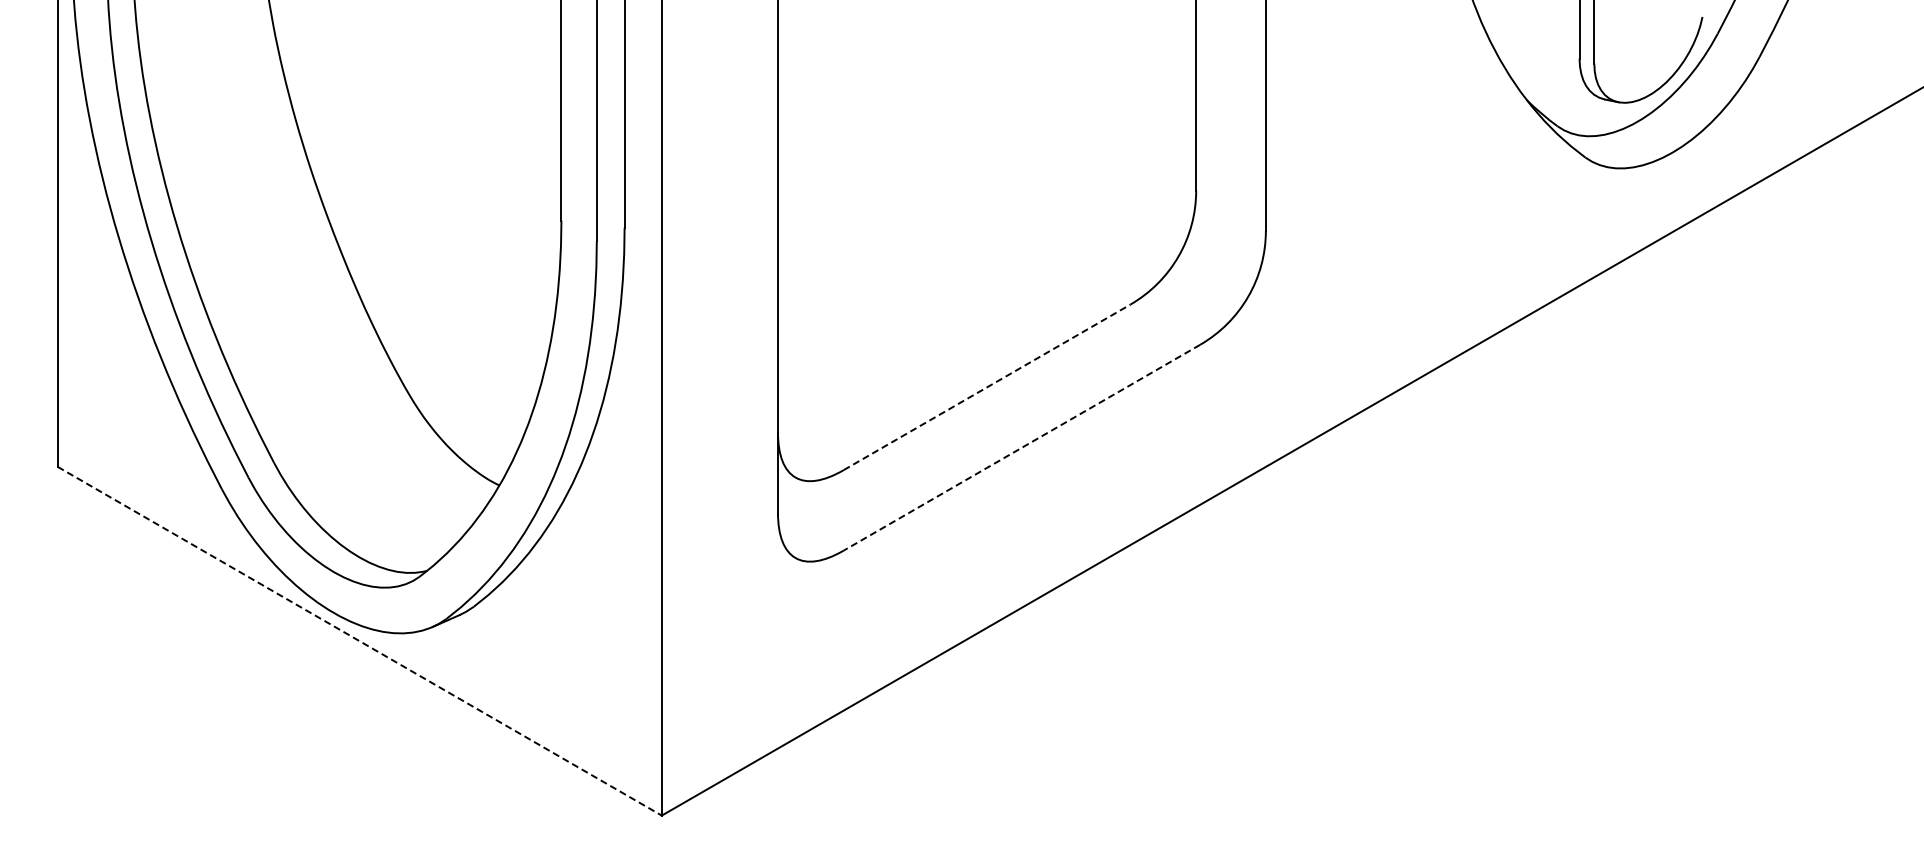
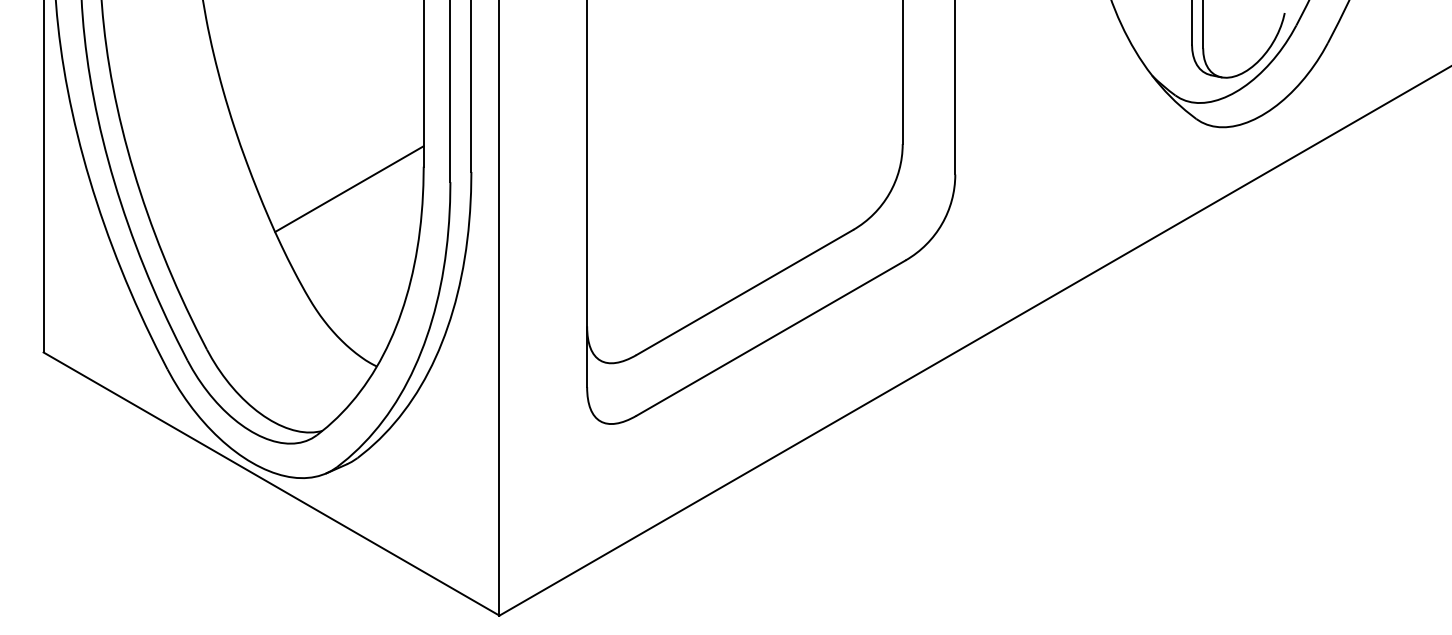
line: (462, 250) -> (349, 189), added
line: (987, 387) -> (745, 292), dashed -> solid
line: (1021, 447) -> (770, 337), dashed -> solid
line: (359, 641) -> (271, 484), dashed -> solid

